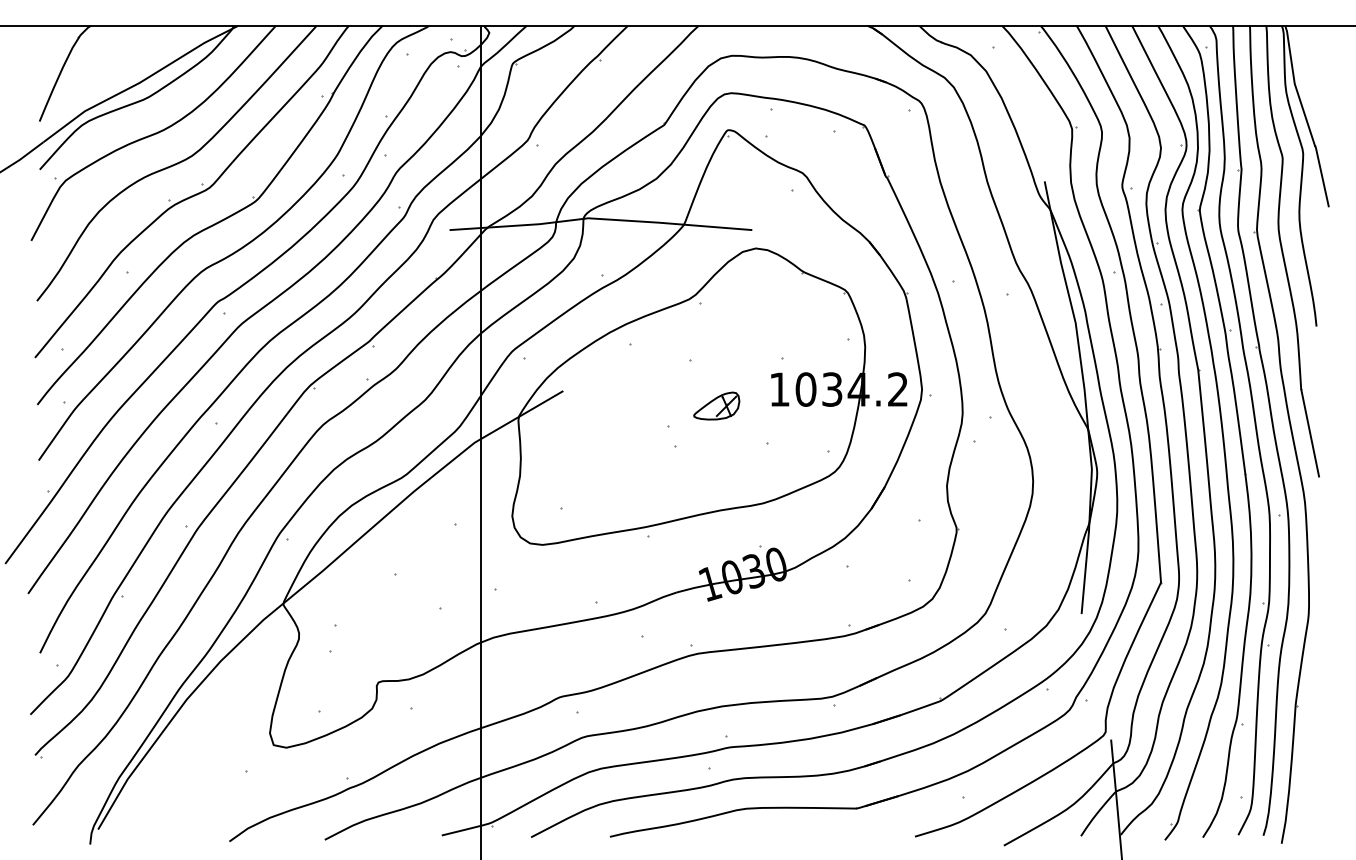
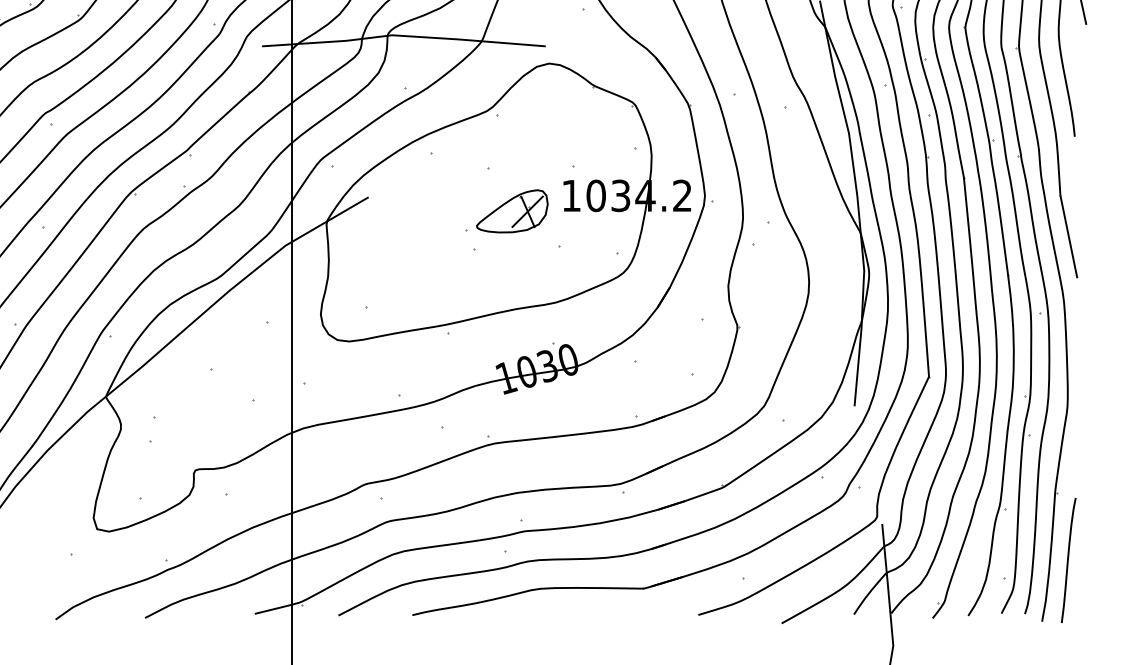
part: (716, 405) -> (512, 210), size x1.67
curve: (1309, 778) -> (1068, 560), added

